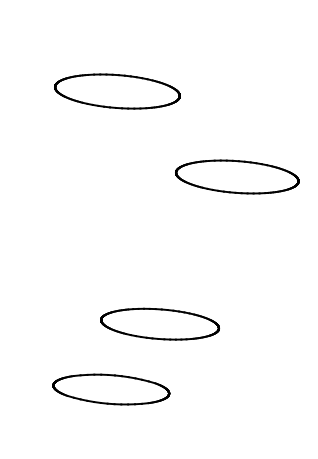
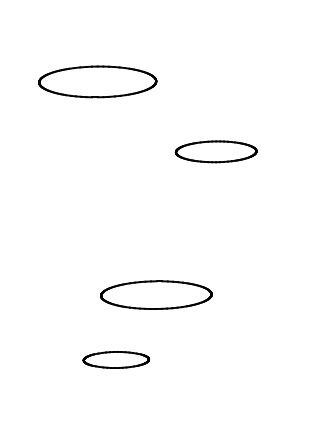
part: (236, 176) -> (215, 151), size x0.7
part: (111, 389) -> (116, 359), size x0.6

